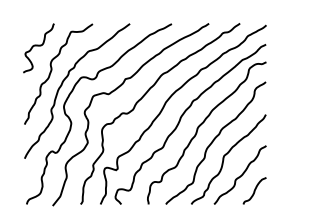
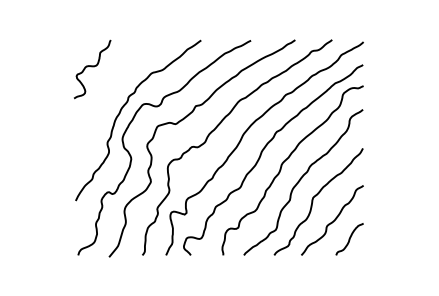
curve: (52, 71) -> (108, 96), removed

